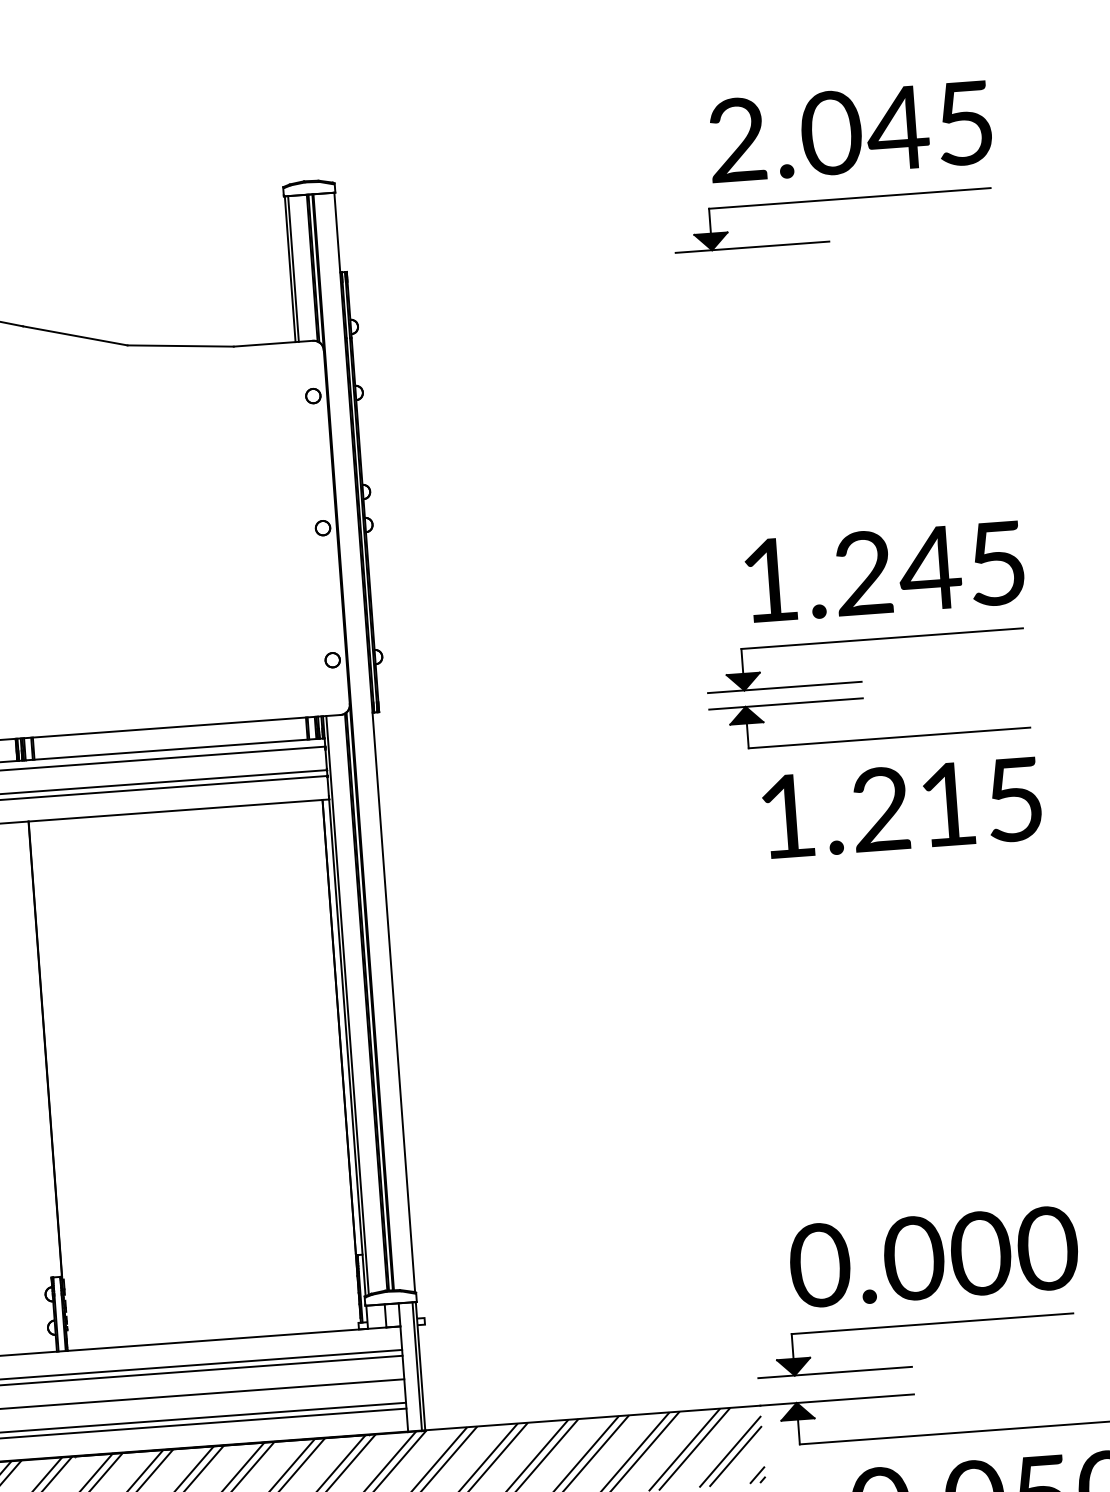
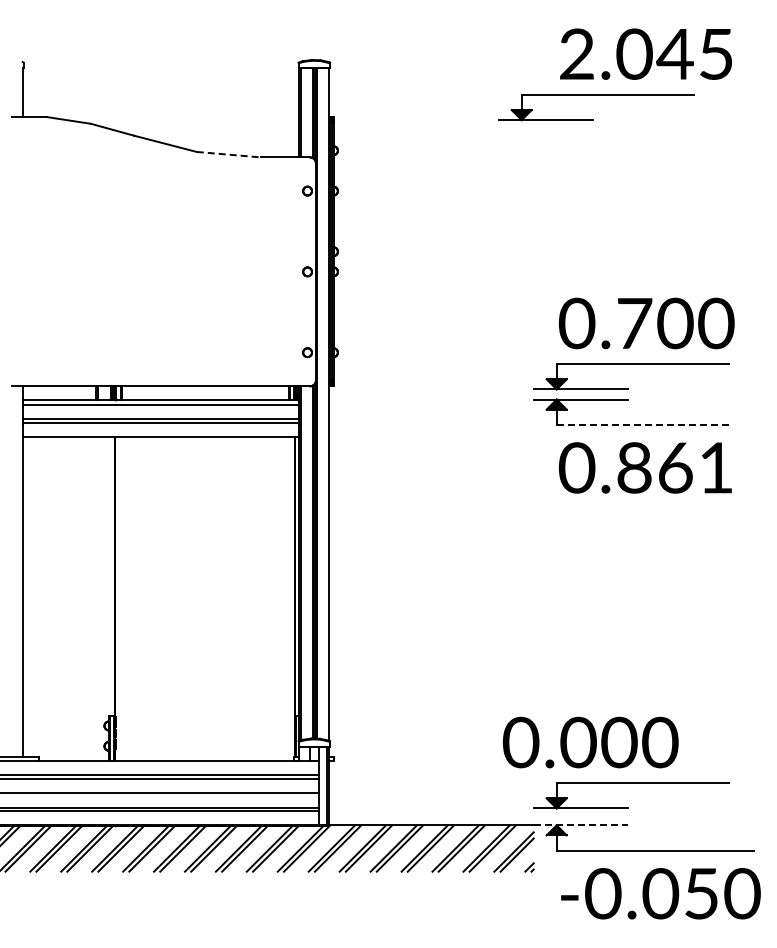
part: (831, 200) -> (596, 95), moved
line: (181, 345) -> (229, 154), solid -> dashed
text: (883, 571) -> (646, 323), 1.245 -> 0.700
line: (890, 737) -> (643, 424), solid -> dashed
text: (898, 807) -> (645, 467), 1.215 -> 0.861
text: (933, 1256) -> (590, 742), moved
line: (837, 1400) -> (581, 825), solid -> dashed

